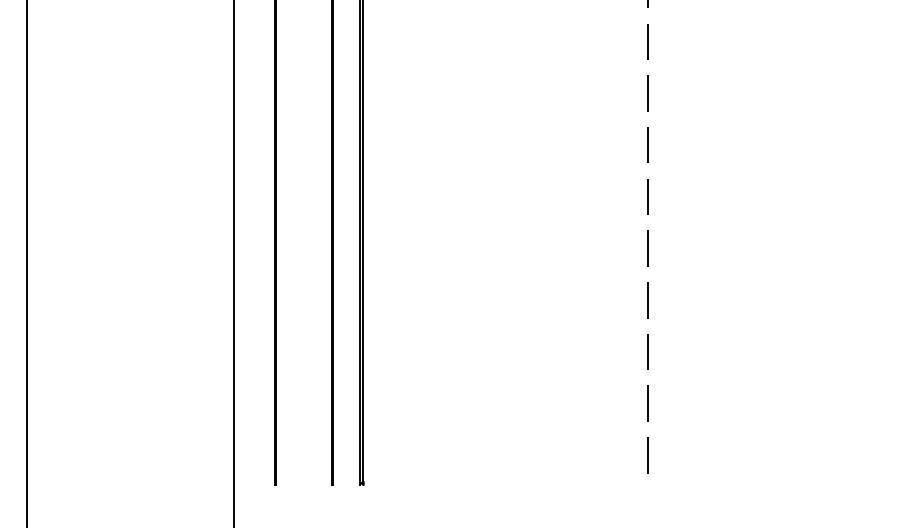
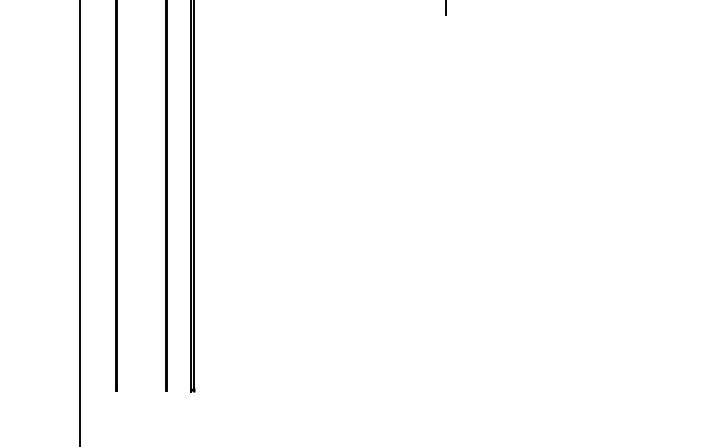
line: (647, 93) -> (445, 45), removed
line: (647, 144) -> (445, 90), removed
line: (647, 196) -> (445, 136), removed
line: (647, 248) -> (445, 182), removed
line: (647, 300) -> (445, 228), removed
line: (647, 351) -> (445, 273), removed
line: (647, 403) -> (445, 319), removed
line: (647, 455) -> (445, 365), removed

